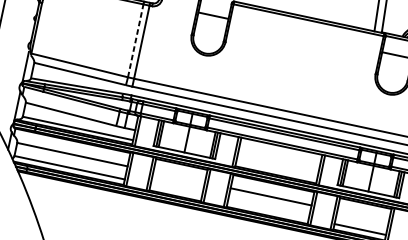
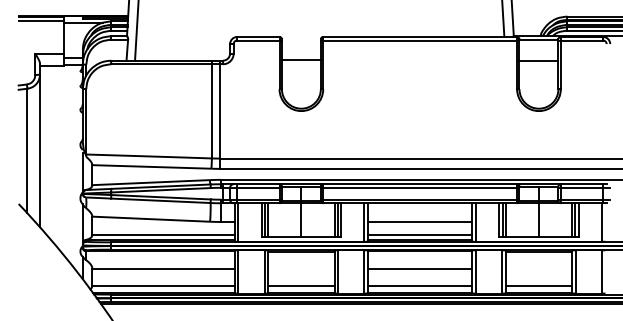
line: (135, 40) -> (211, 110), dashed -> solid
line: (278, 160) -> (419, 221), added
line: (276, 170) -> (419, 234), added
line: (176, 190) -> (301, 285), added
line: (267, 209) -> (419, 285), added

